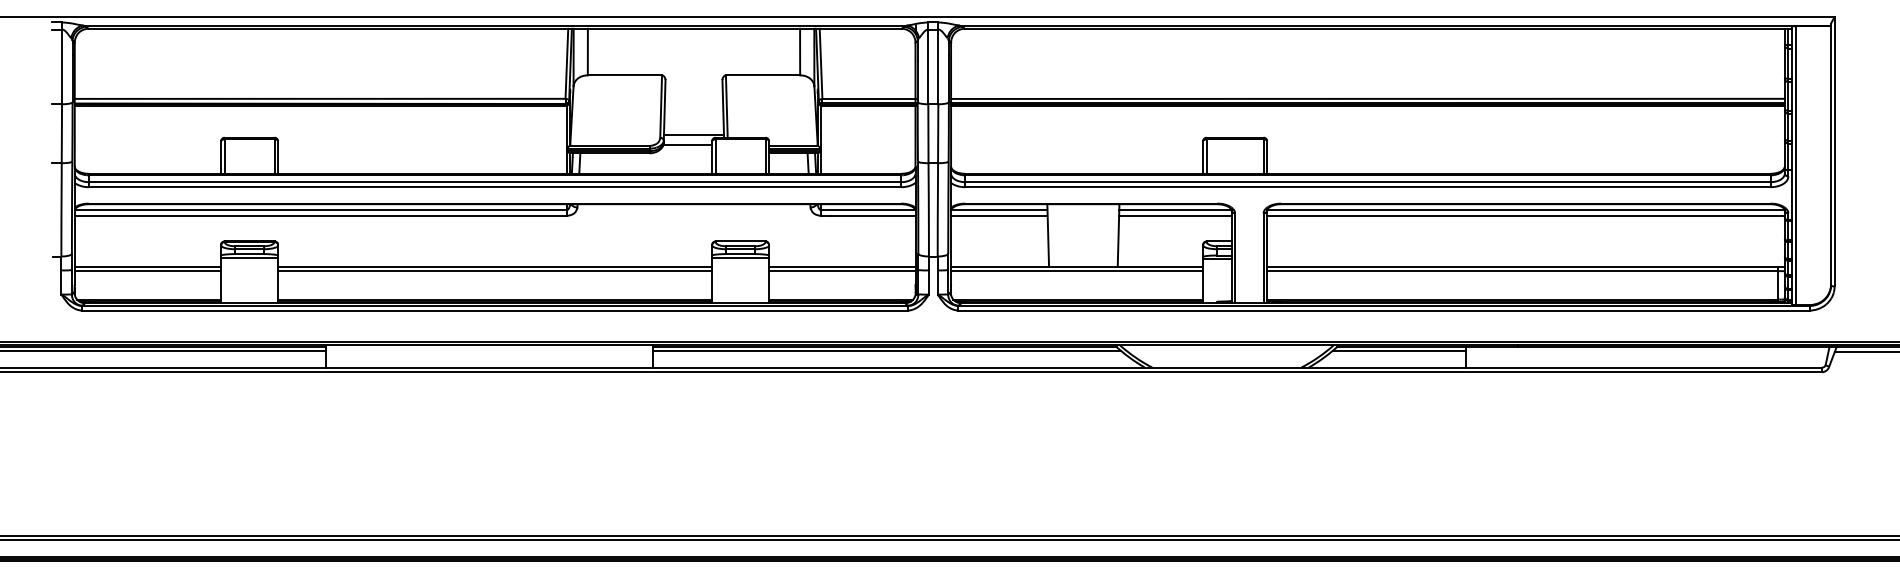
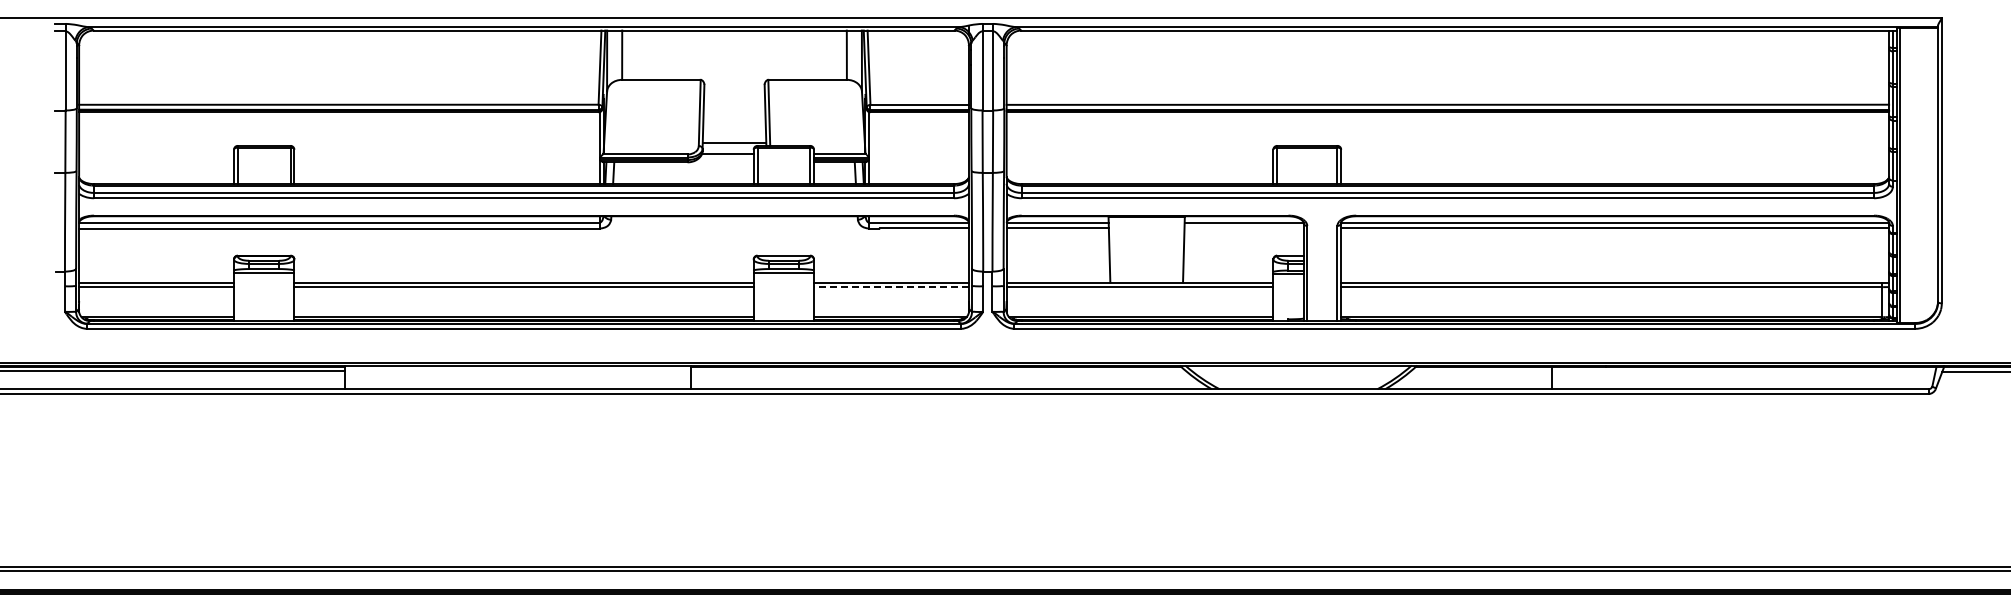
line: (1174, 215) -> (1243, 228), removed
line: (841, 271) -> (890, 287), solid -> dashed
line: (886, 350) -> (938, 371), removed
line: (1399, 350) -> (1481, 371), removed

